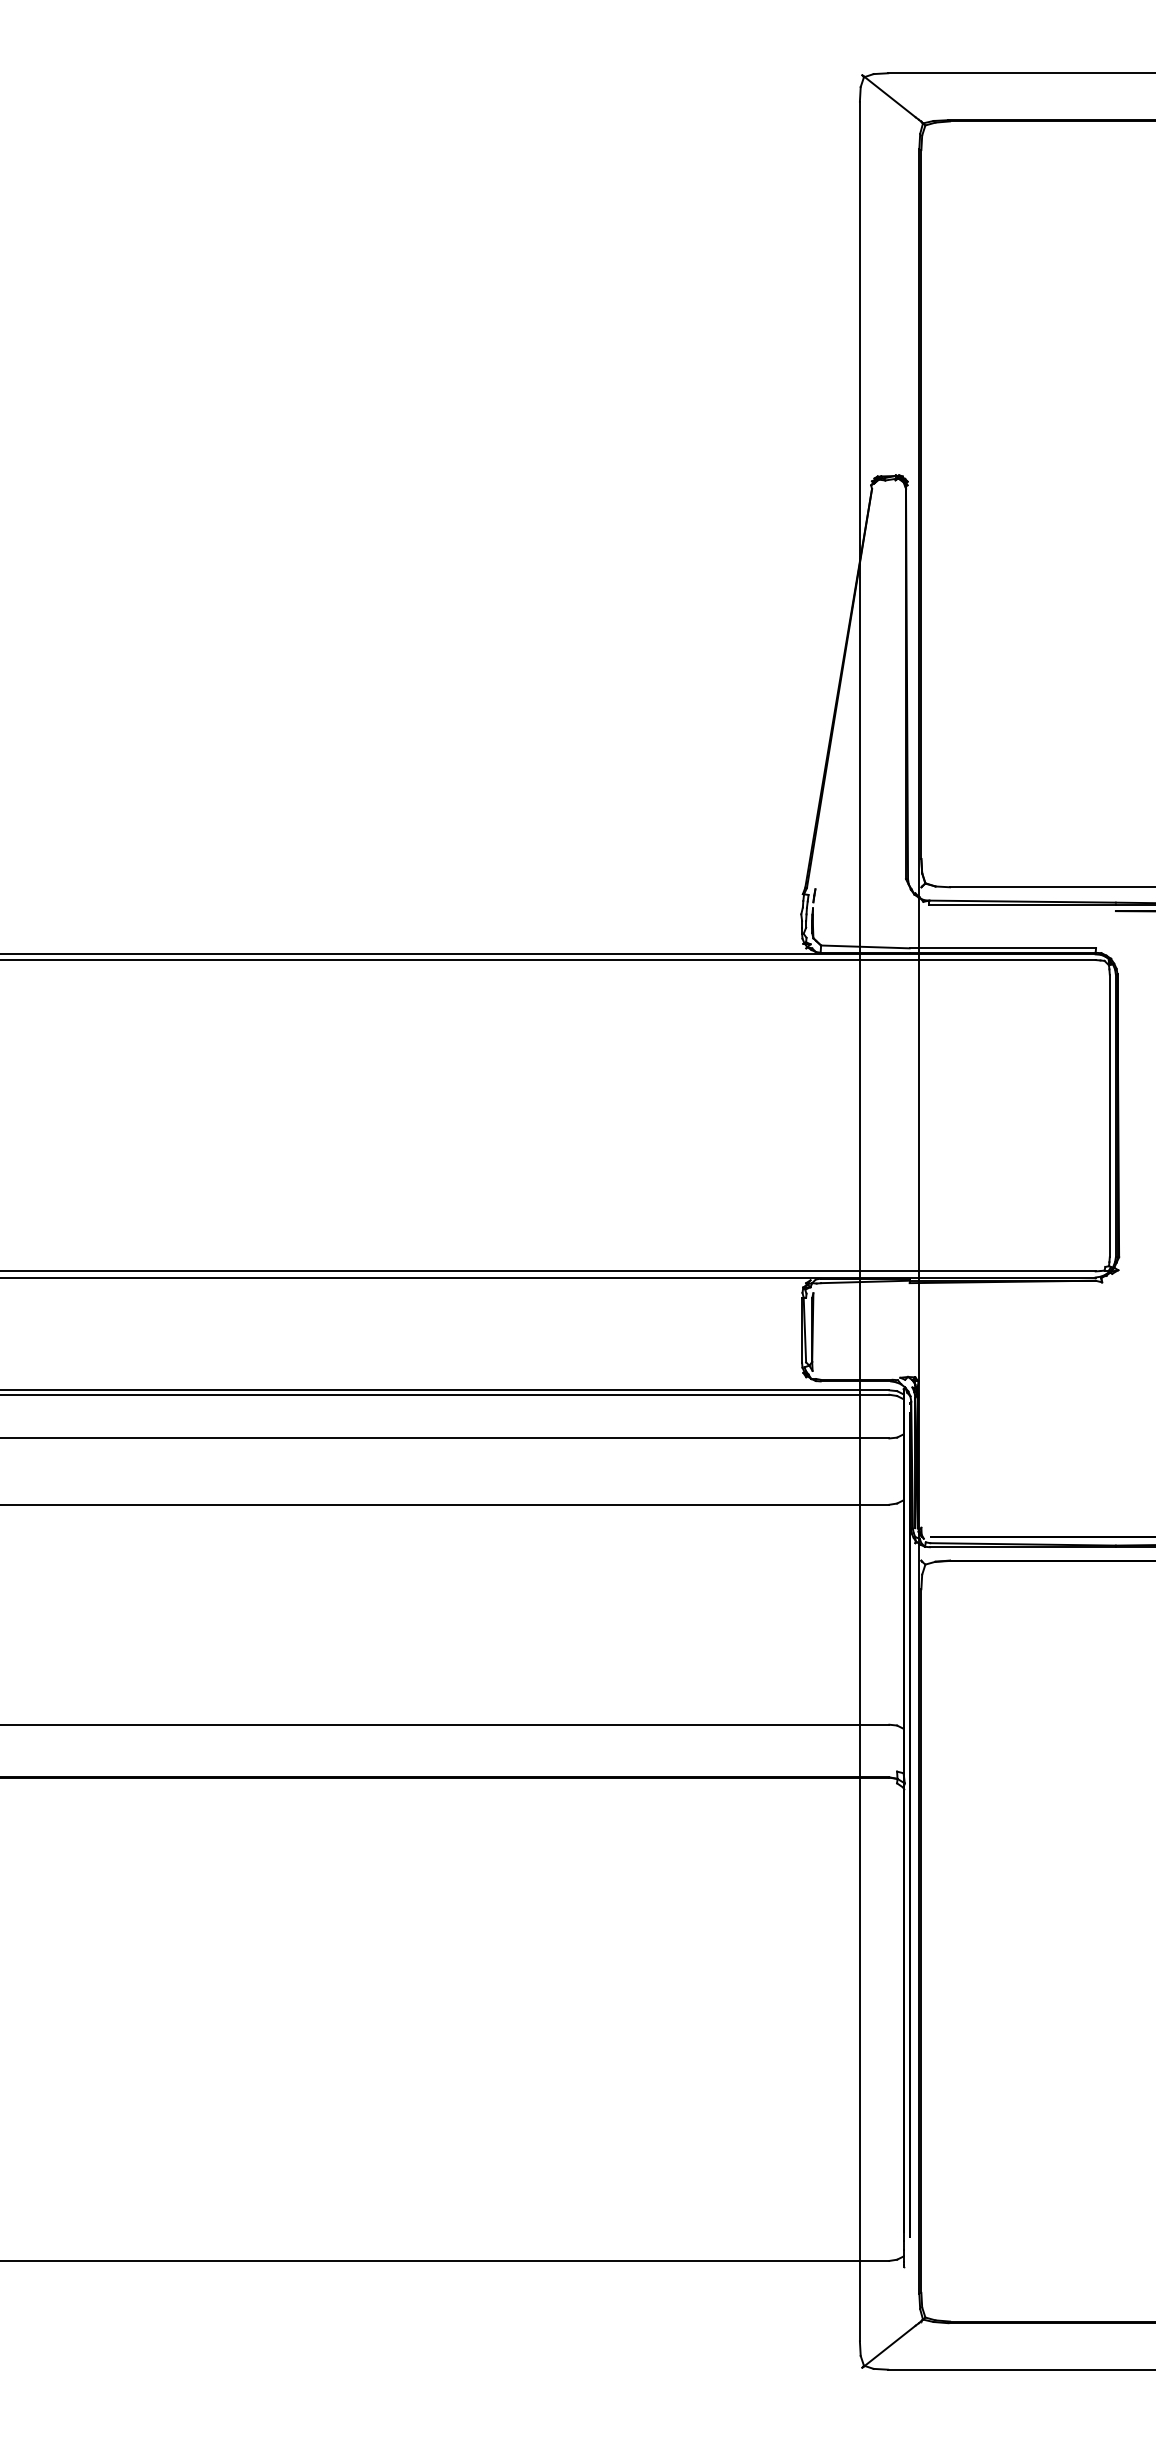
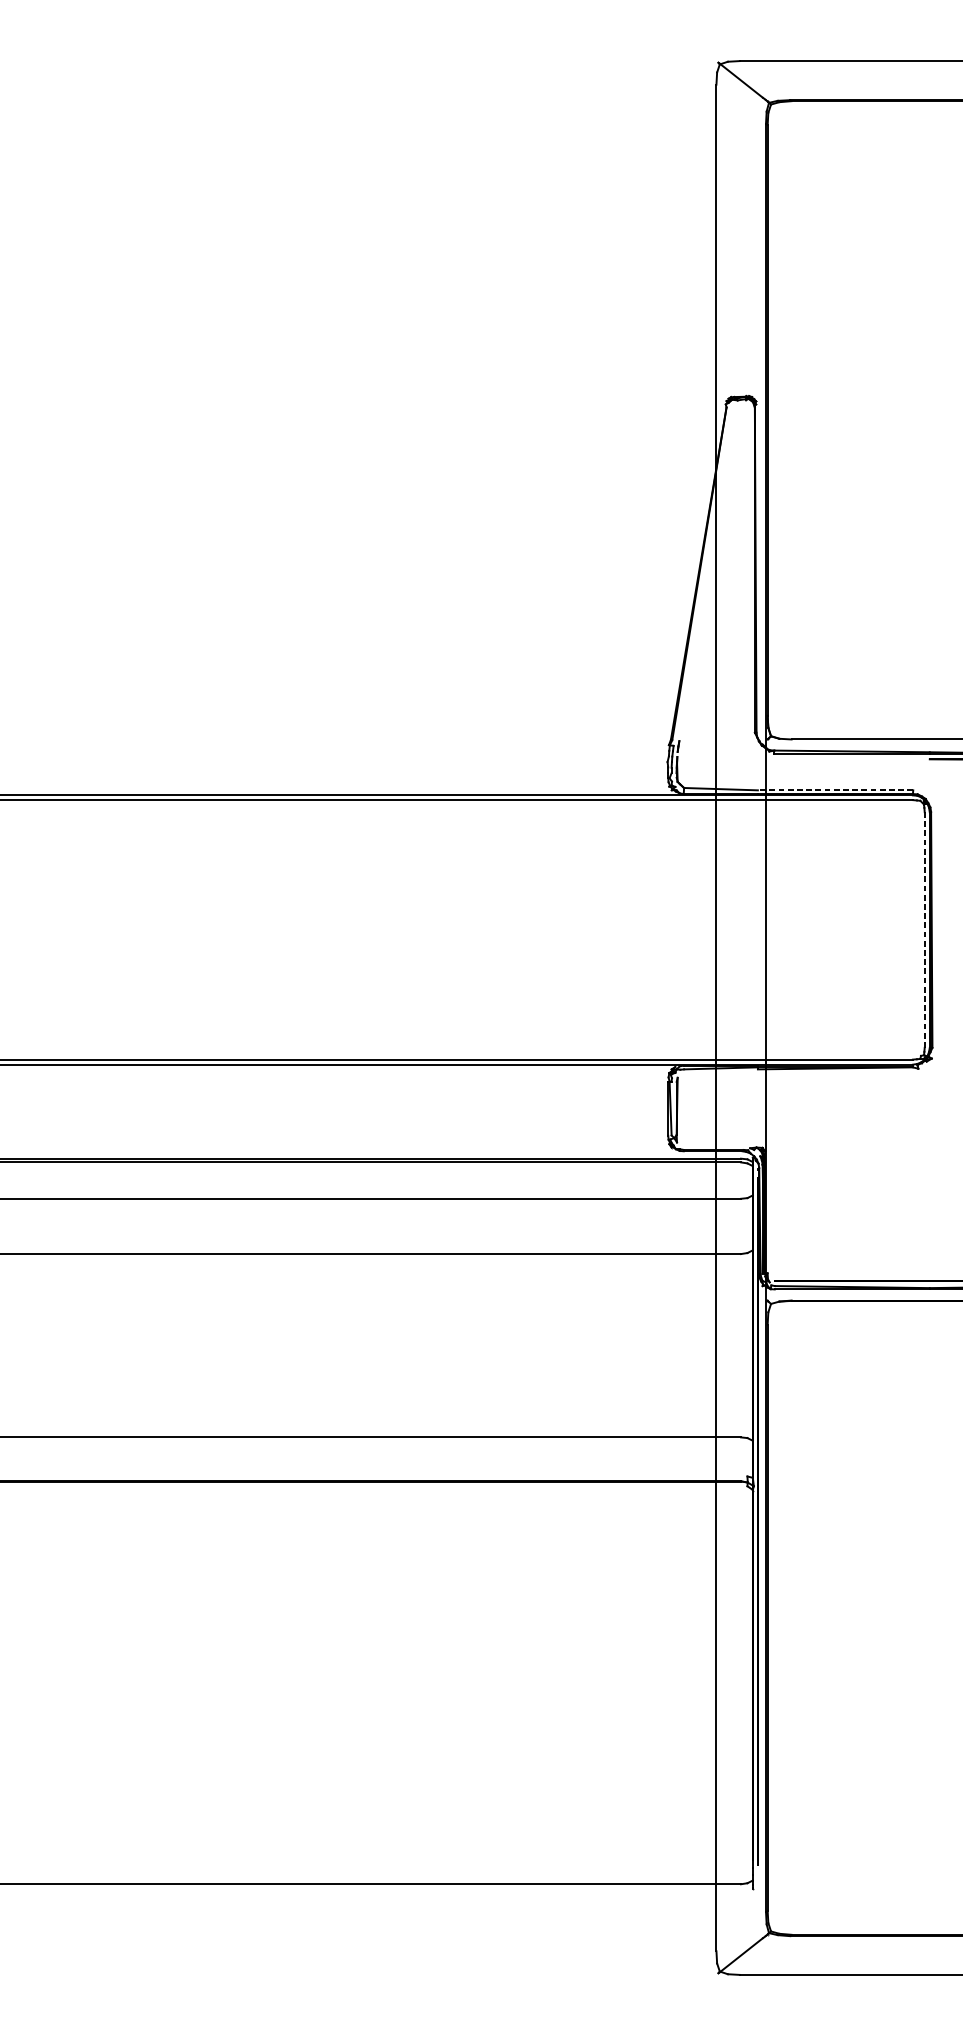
line: (1002, 948) -> (835, 790), solid -> dashed
line: (1109, 1115) -> (924, 929), solid -> dashed

